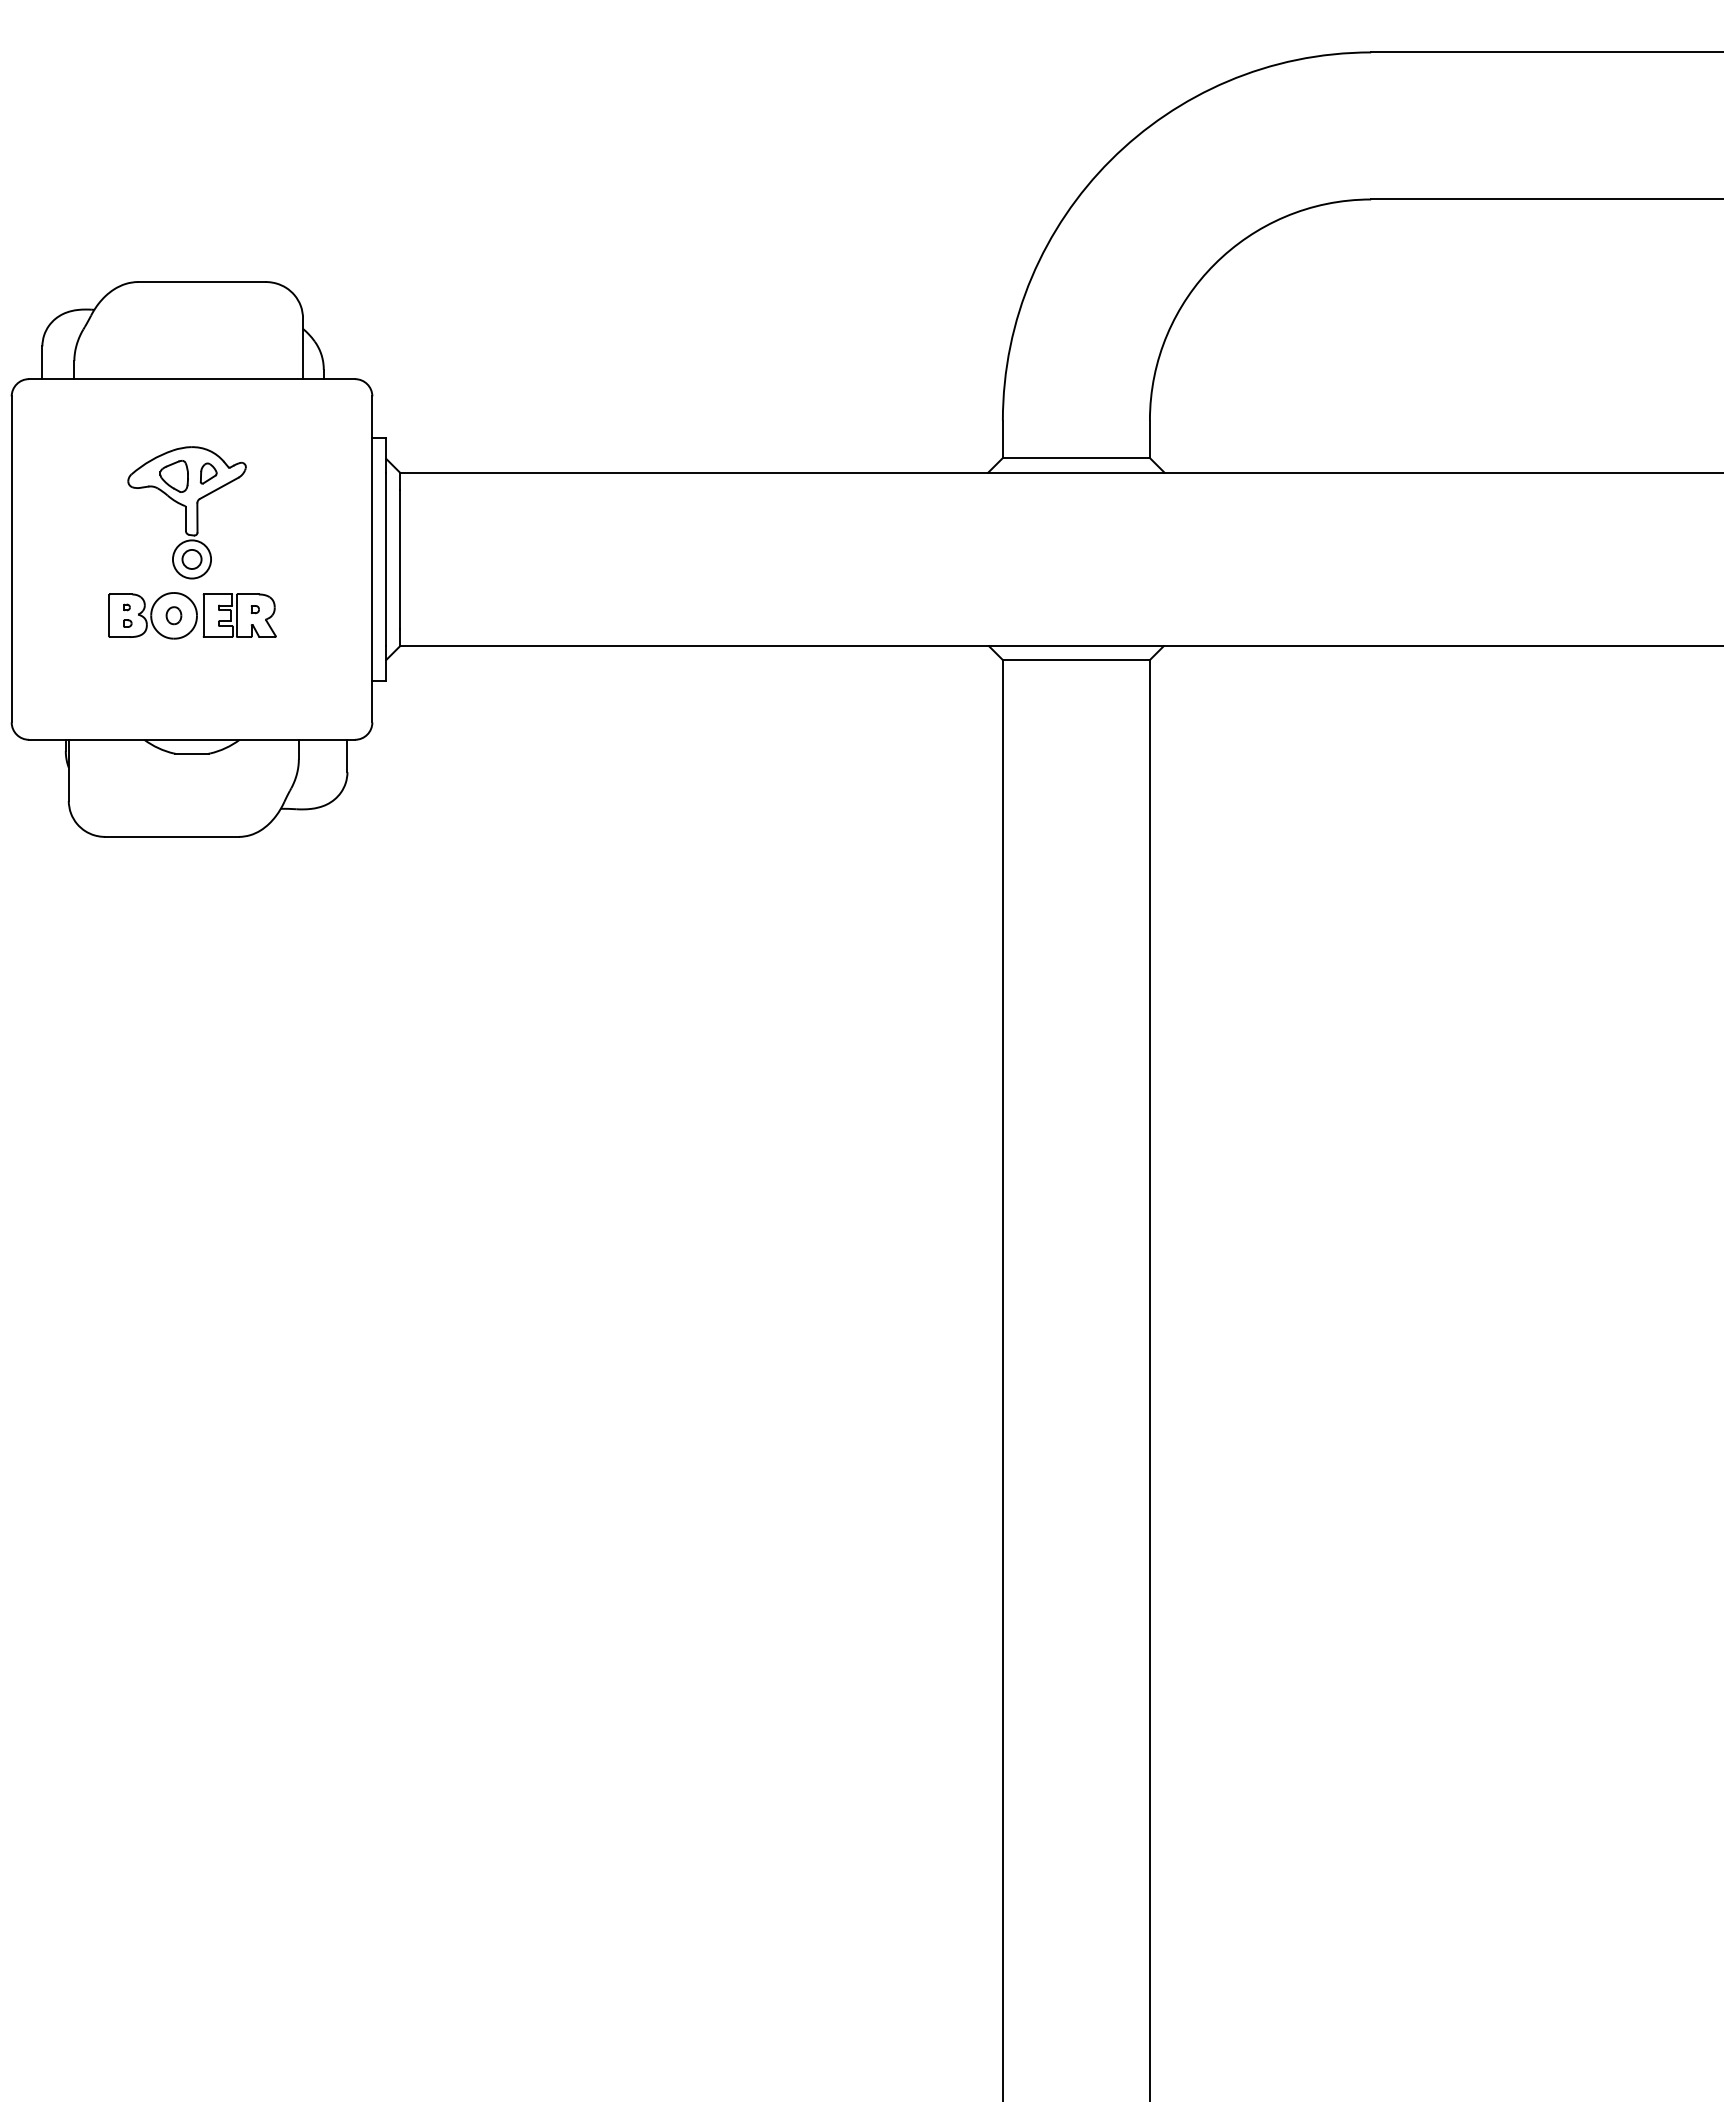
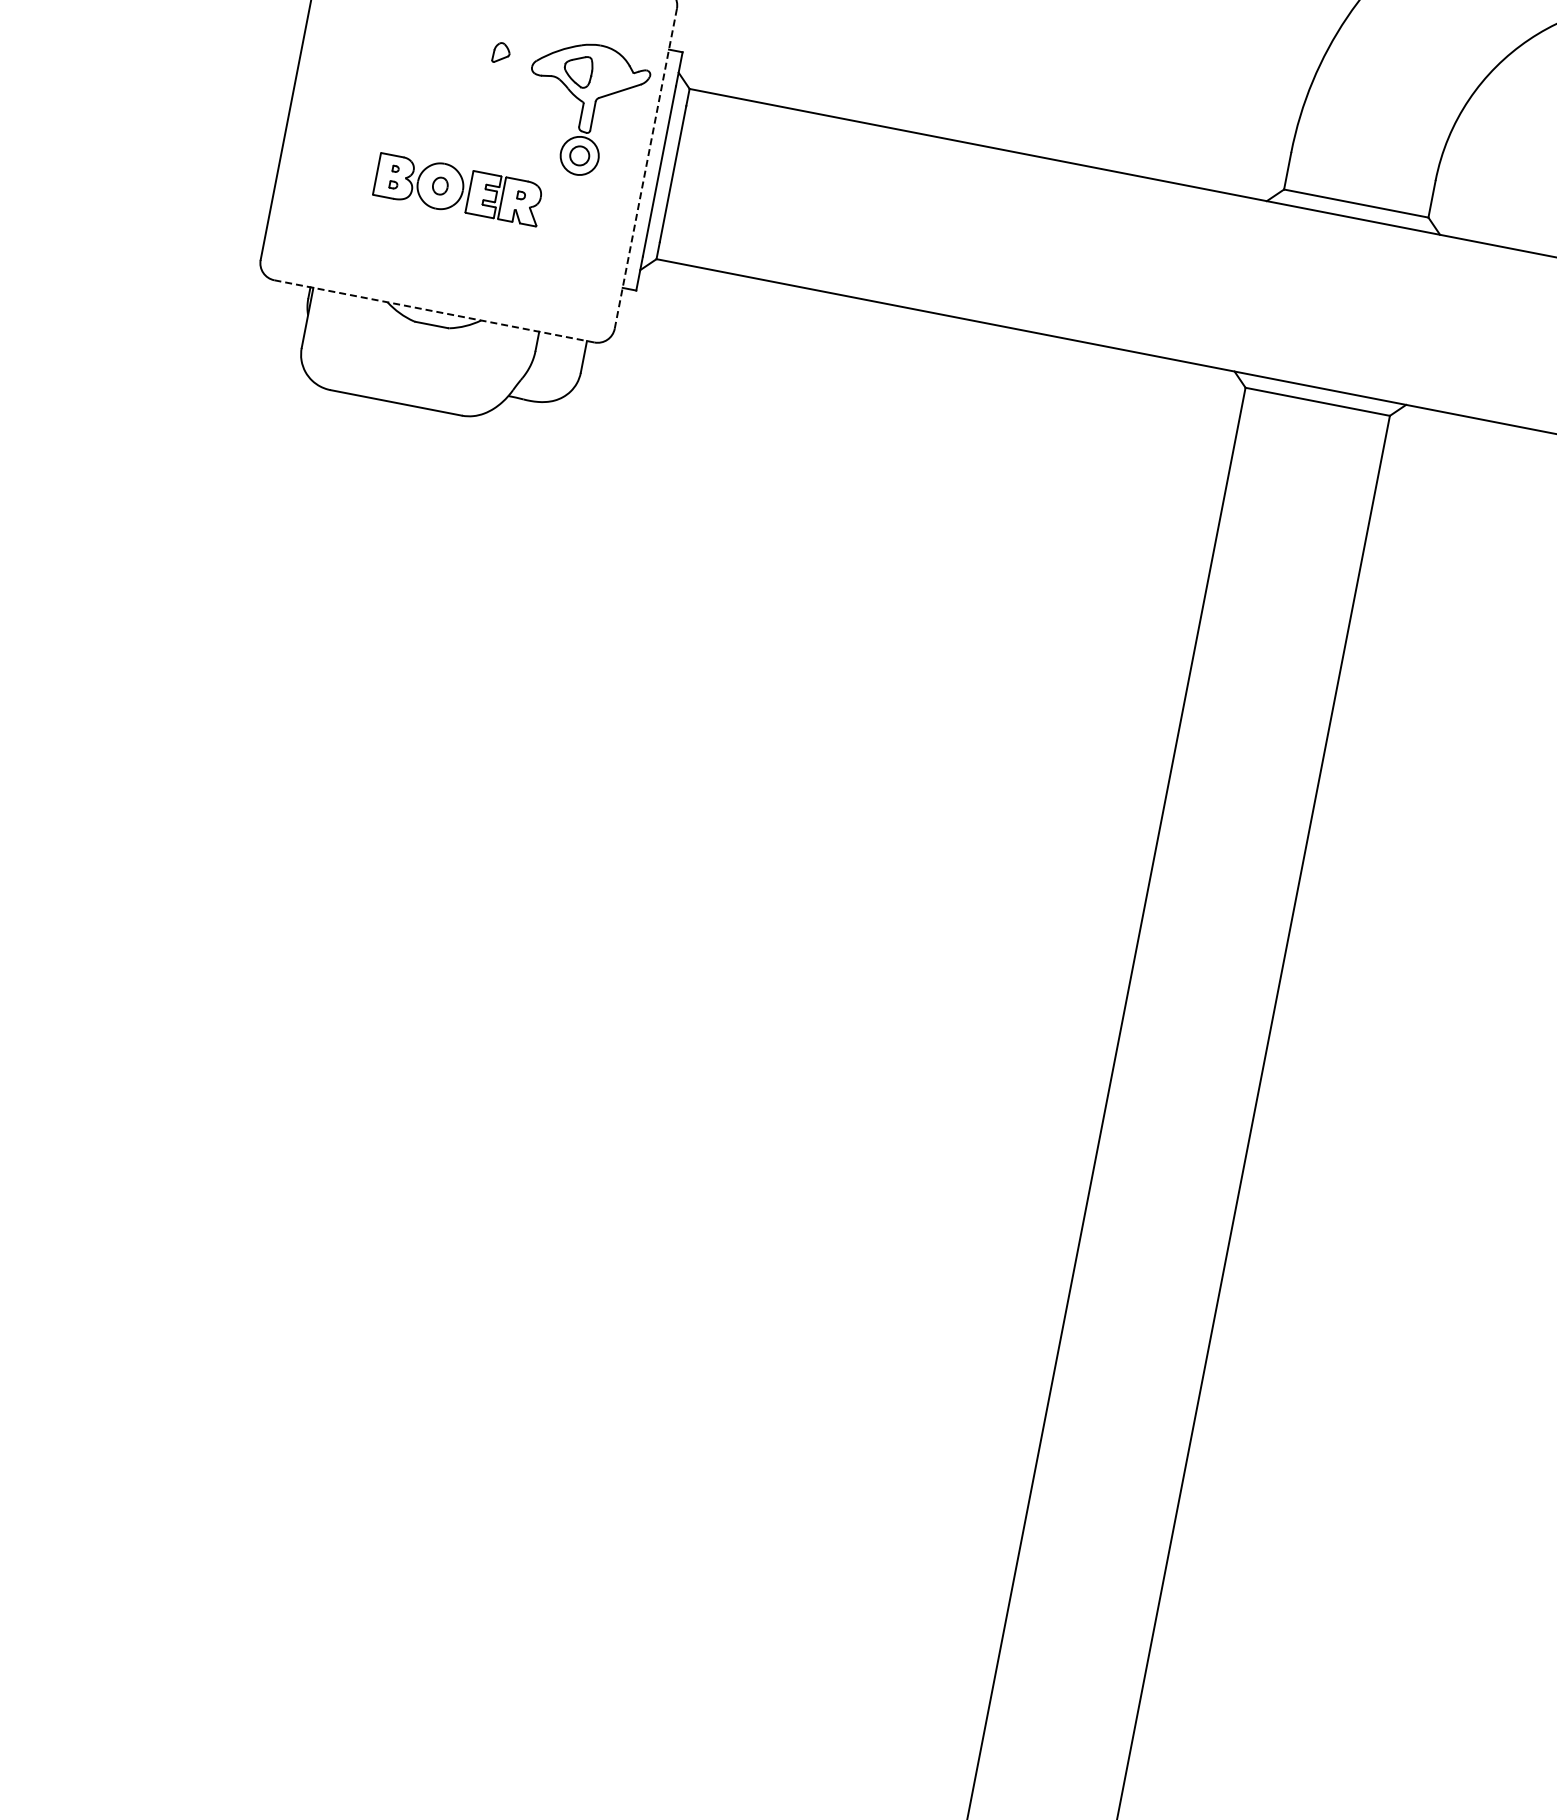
part: (186, 512) -> (583, 108), moved
line: (372, 559) -> (645, 168), solid -> dashed
line: (192, 739) -> (434, 311), solid -> dashed

